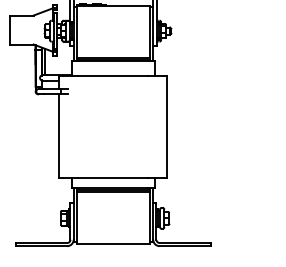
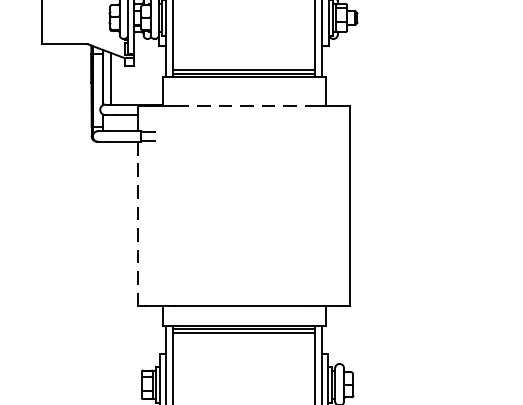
line: (113, 75) -> (244, 104), solid -> dashed
line: (59, 135) -> (138, 222), solid -> dashed

